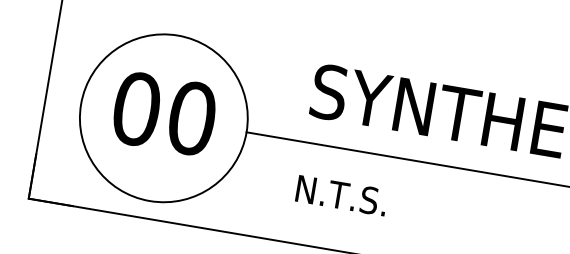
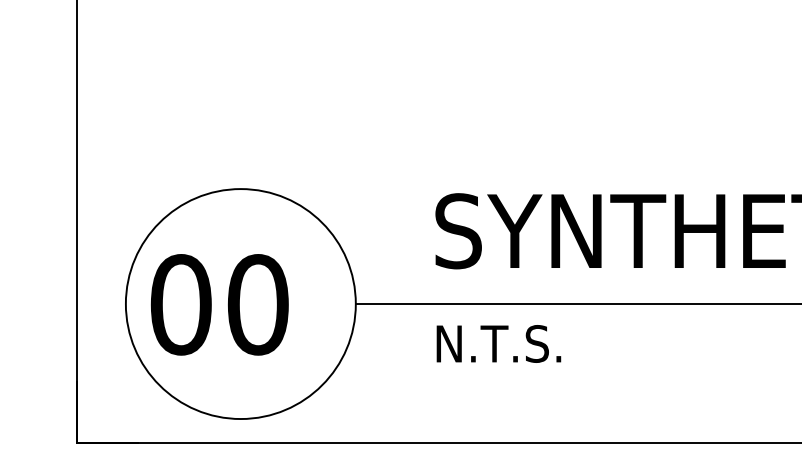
text: (164, 113) -> (219, 304), moved
text: (341, 195) -> (498, 343), moved

